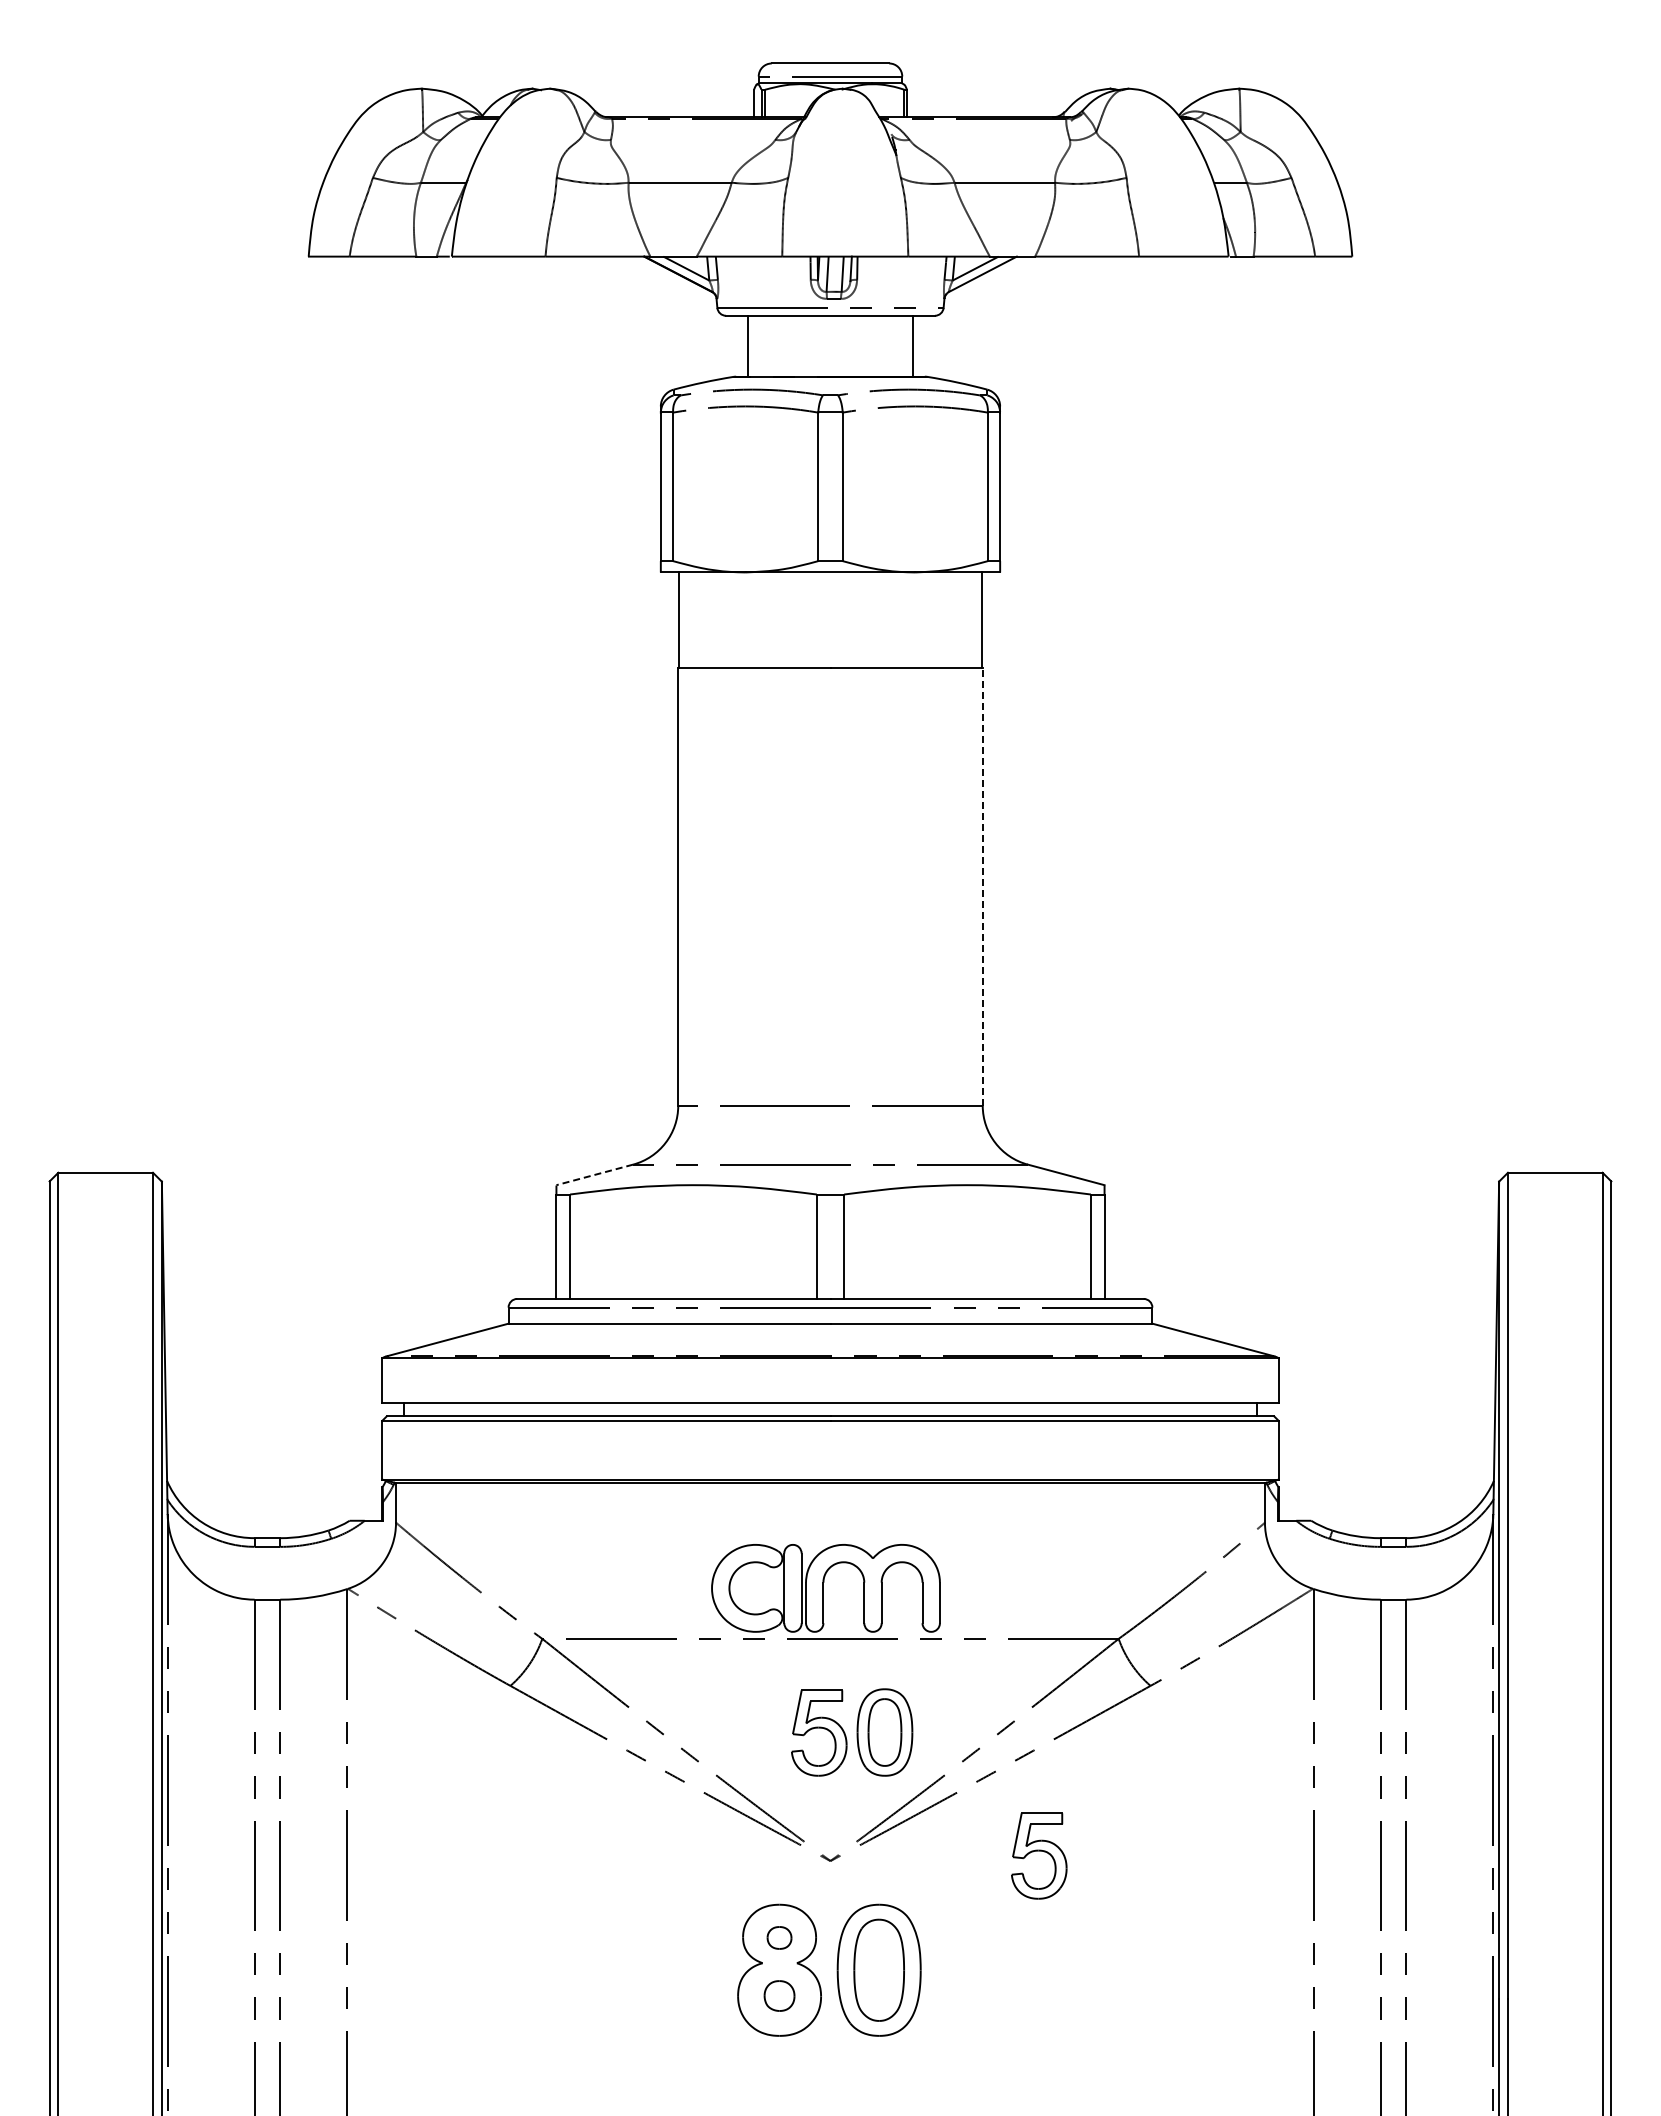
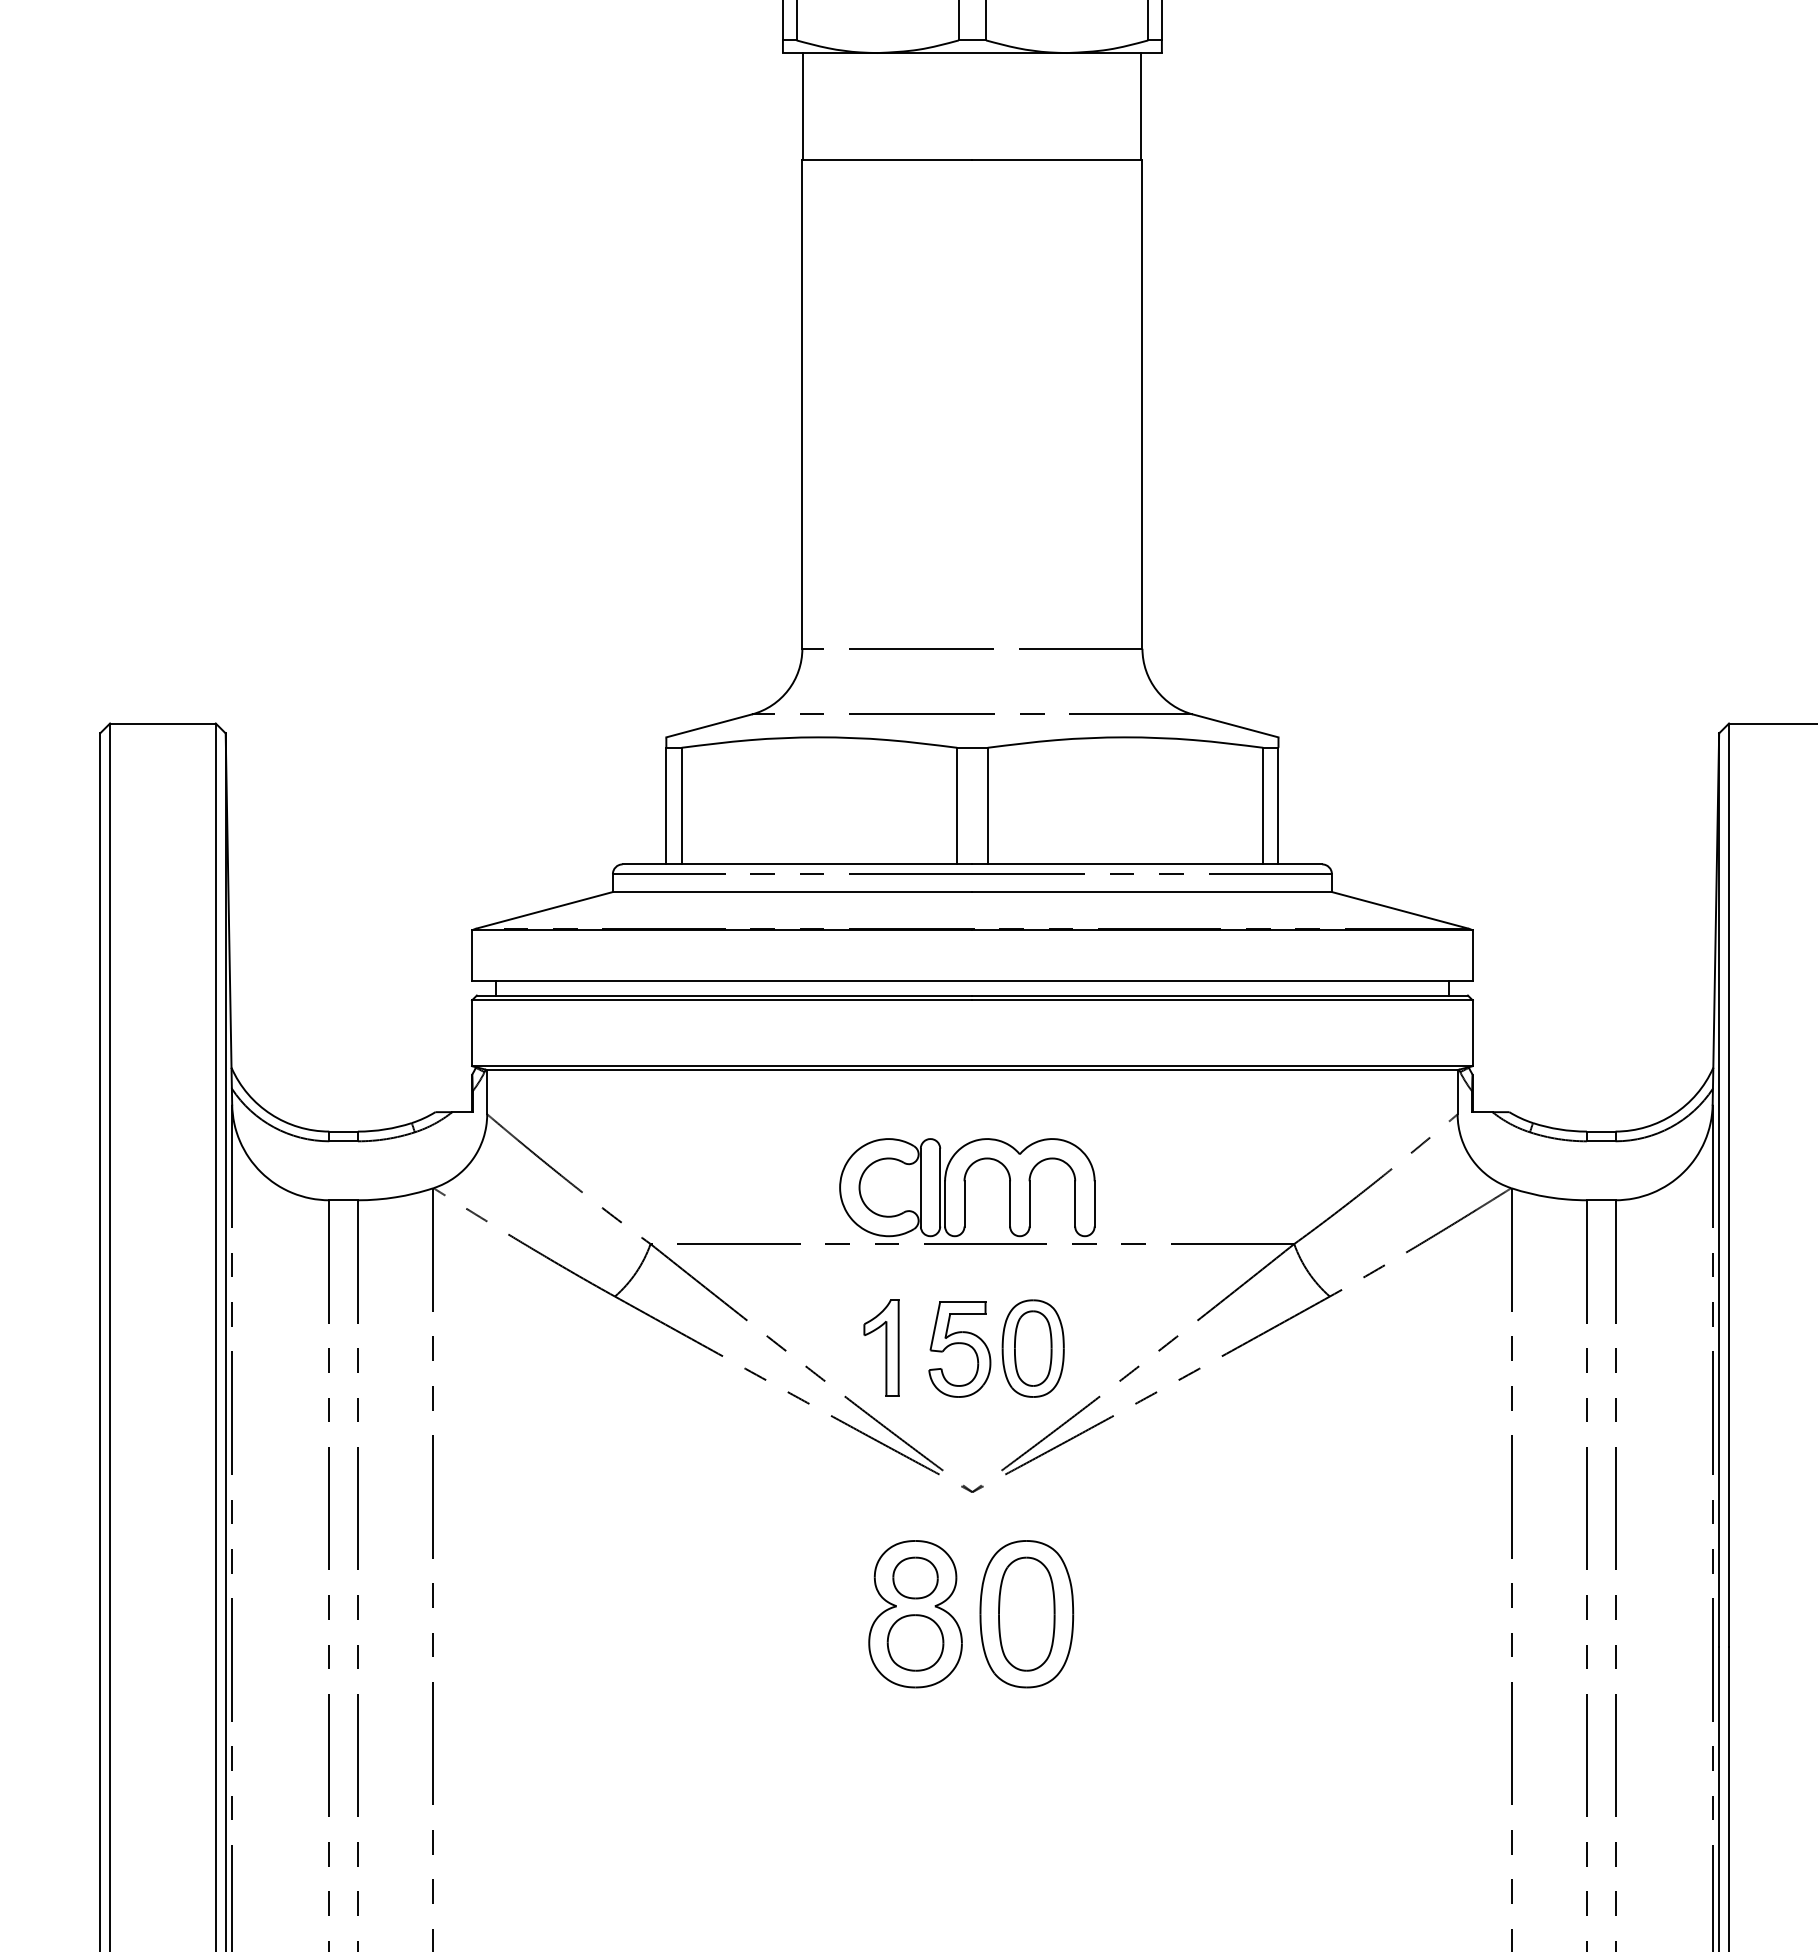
line: (982, 886) -> (1142, 403), dashed -> solid
line: (594, 1174) -> (708, 725), dashed -> solid
part: (748, 1731) -> (880, 1347), added
part: (1039, 1855) -> (1205, 1485), removed
part: (779, 1937) -> (915, 1577), size x1.67
part: (779, 1995) -> (915, 1642), size x1.67

